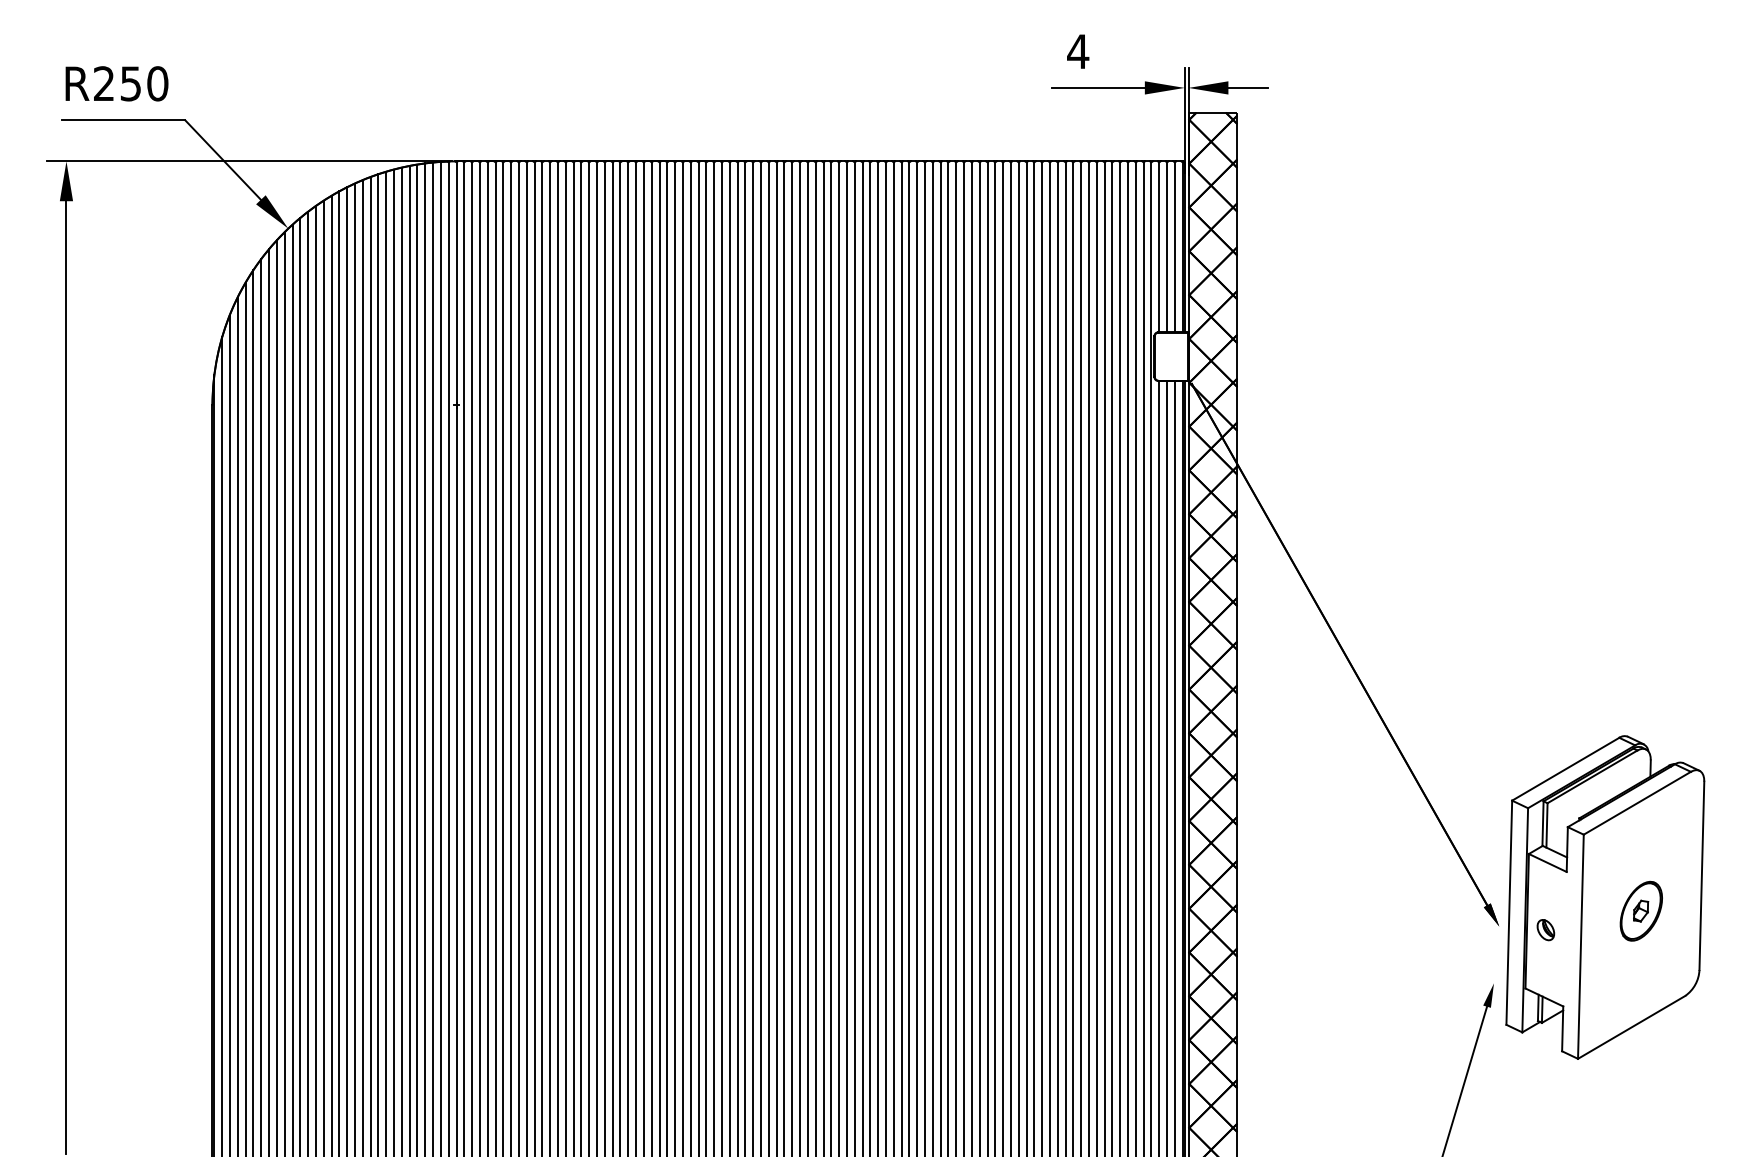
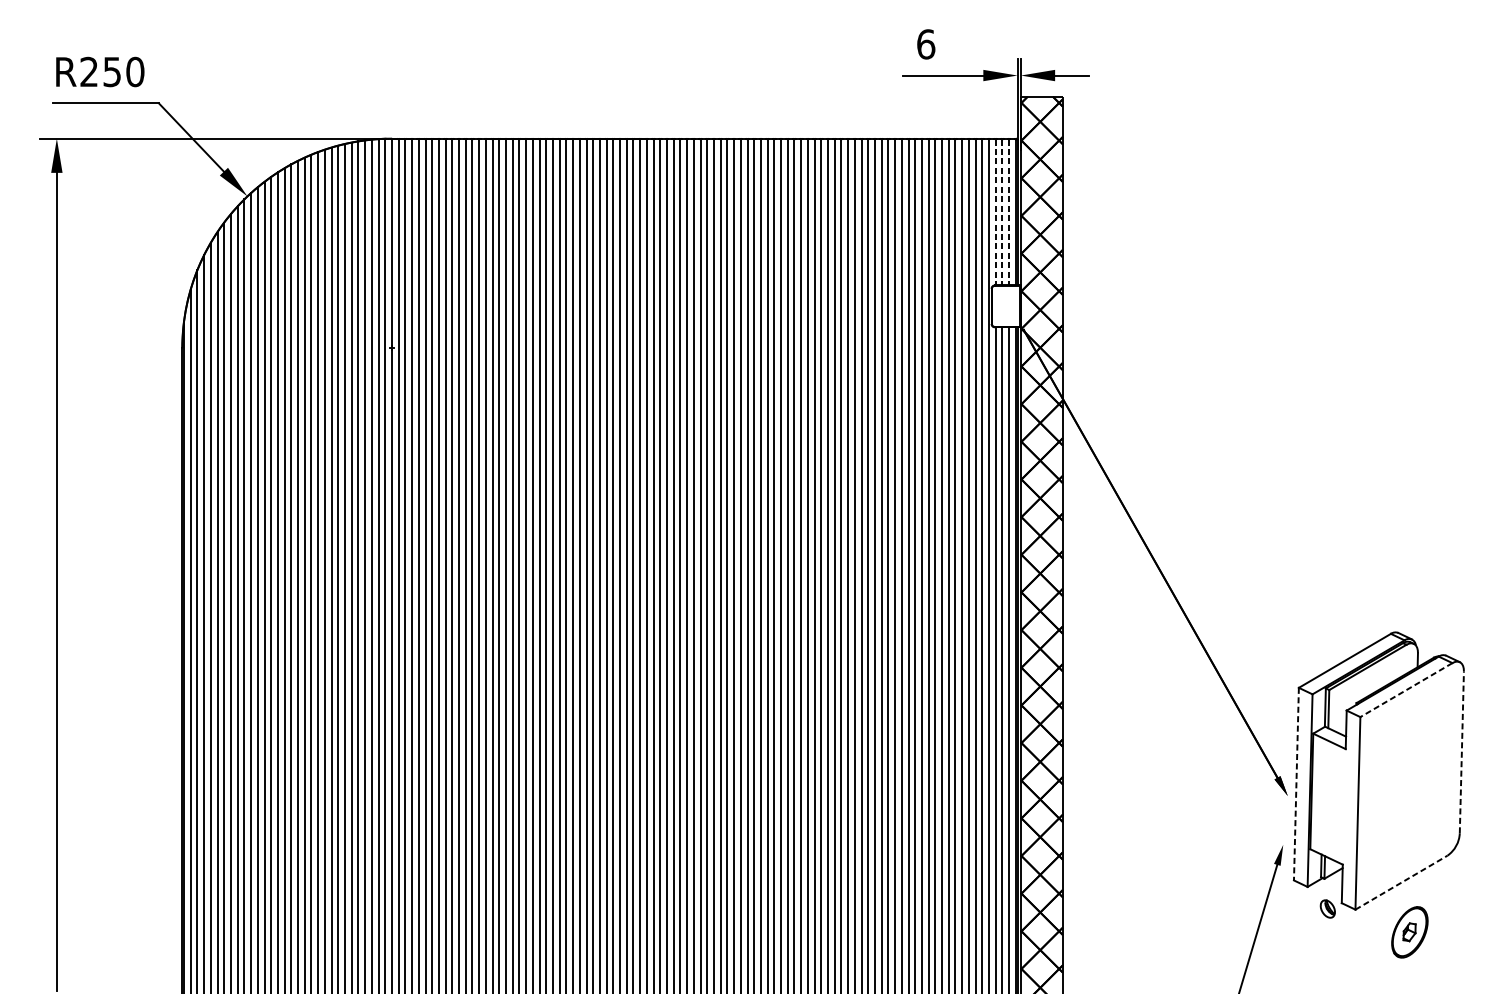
text: (1078, 51) -> (926, 44), 4 -> 6
line: (1159, 247) -> (995, 212), solid -> dashed
line: (1167, 247) -> (1002, 212), solid -> dashed
line: (1174, 247) -> (1008, 212), solid -> dashed
line: (1636, 803) -> (1405, 690), solid -> dashed
line: (1701, 875) -> (1461, 752), solid -> dashed
part: (1640, 910) -> (1409, 931), moved
line: (1509, 913) -> (1296, 784), solid -> dashed
part: (1545, 930) -> (1327, 909), moved
line: (1632, 1027) -> (1402, 882), solid -> dashed

